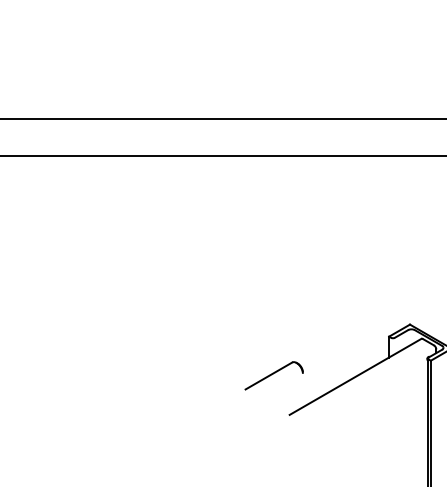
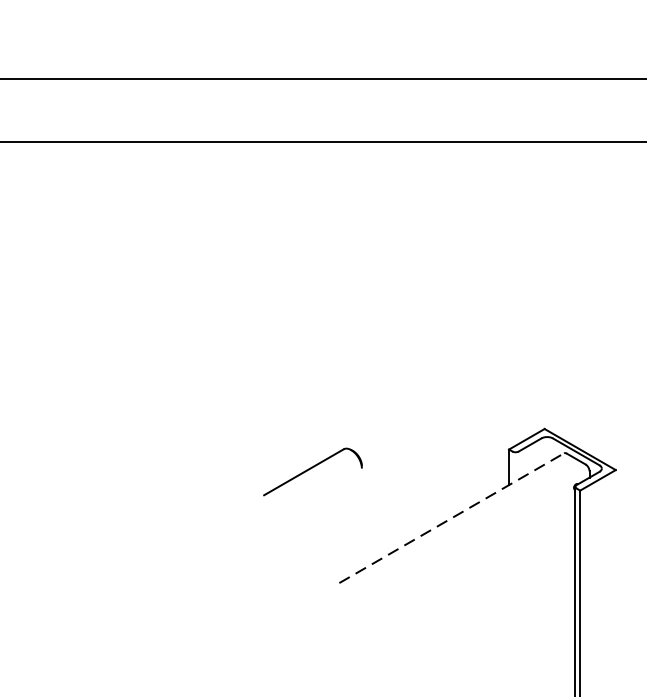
part: (273, 375) -> (311, 471), moved
line: (355, 376) -> (451, 517), solid -> dashed

